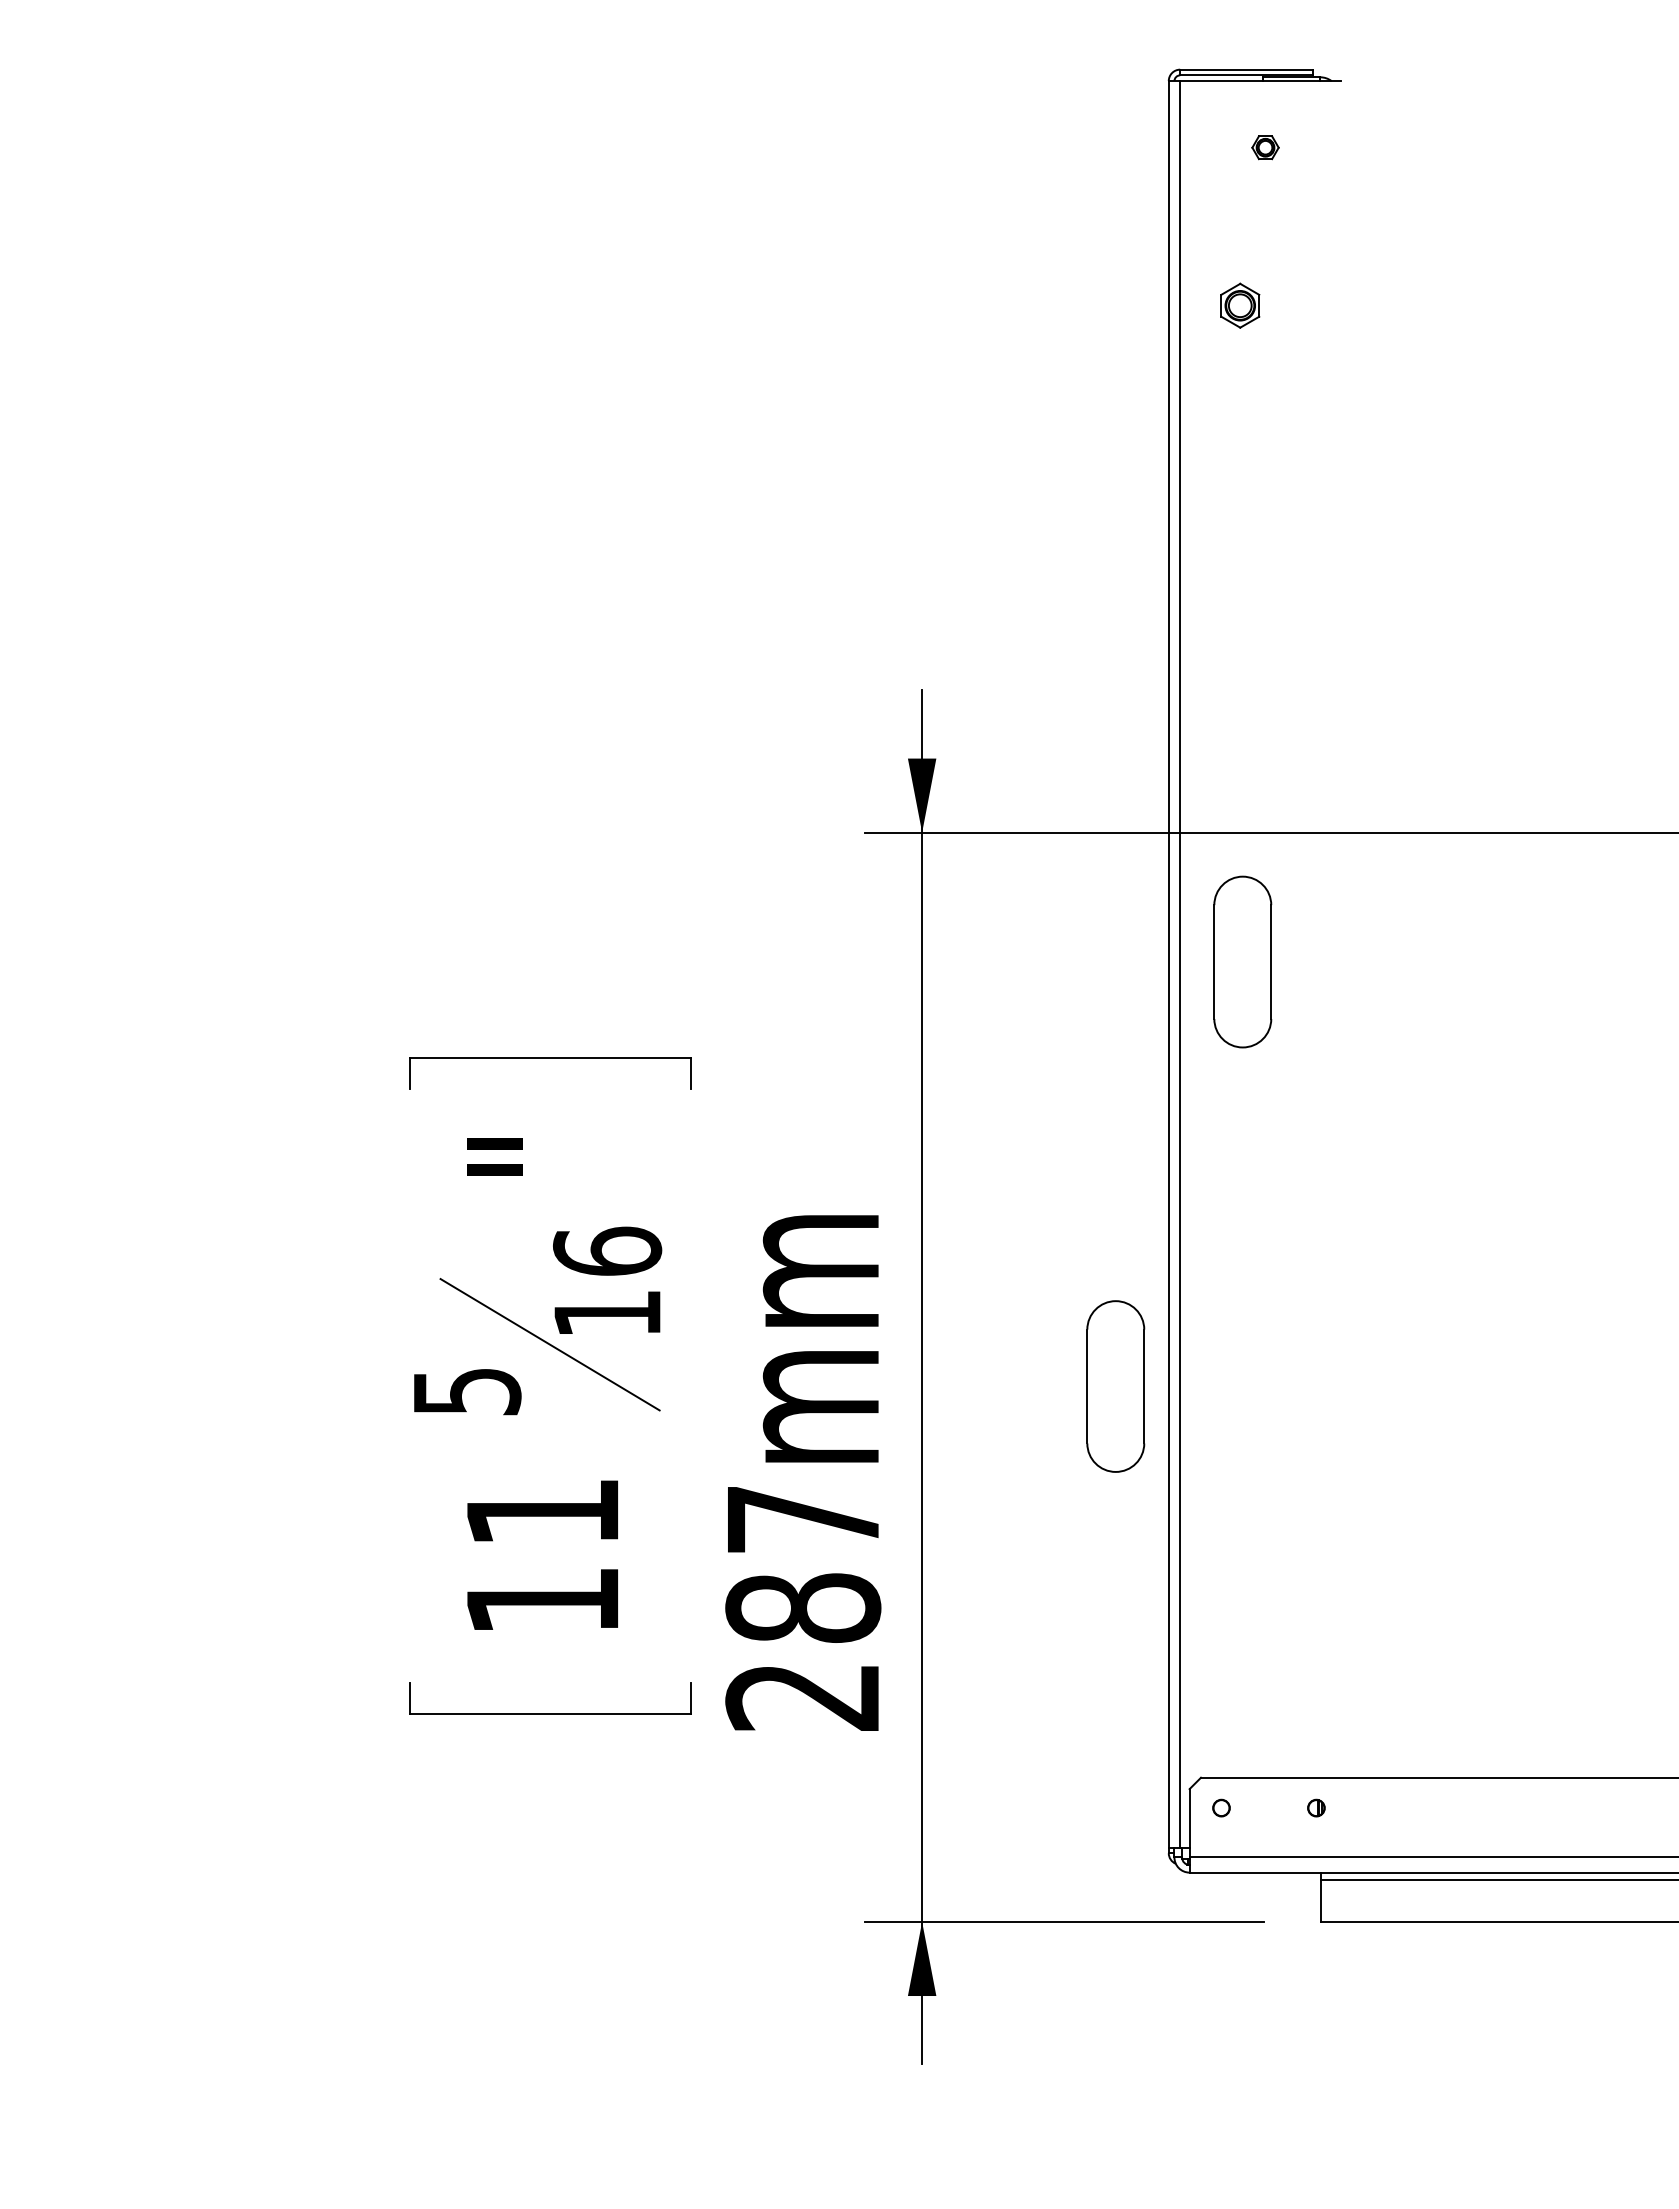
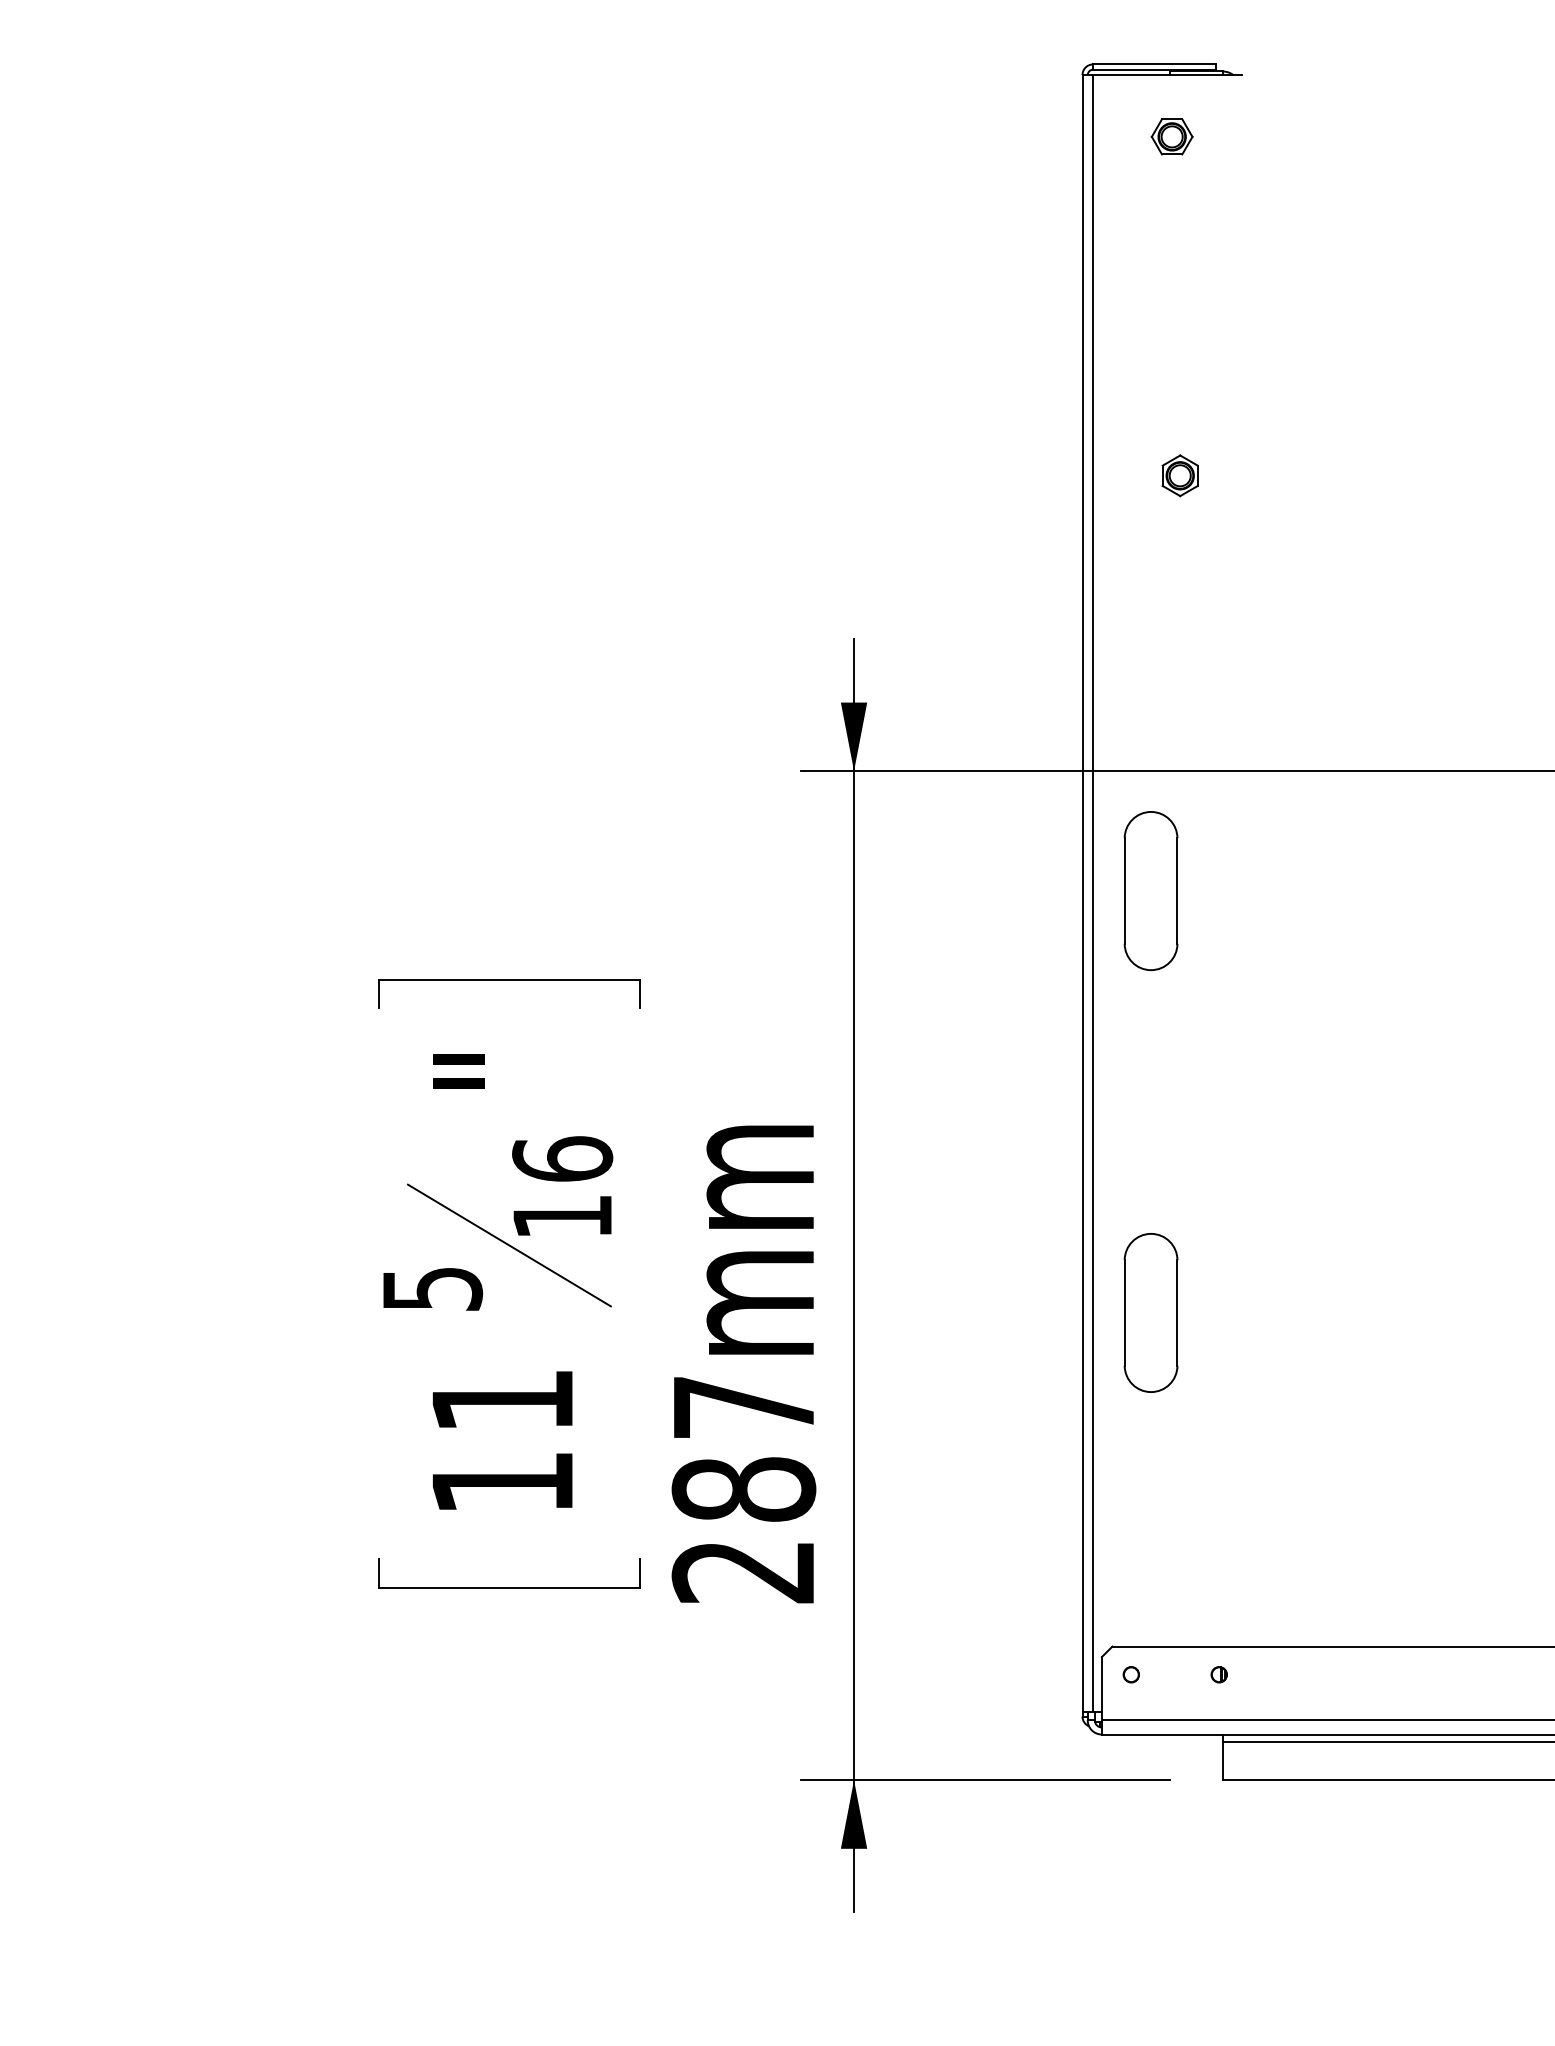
part: (1265, 147) -> (1172, 136), size x1.67
part: (1240, 305) -> (1180, 475), moved
part: (1115, 1386) -> (1150, 1312), moved

